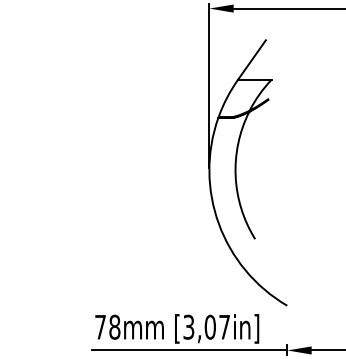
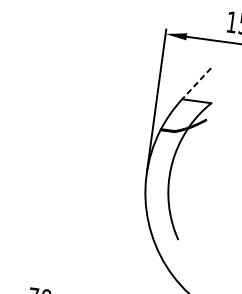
line: (251, 60) -> (196, 84), solid -> dashed

